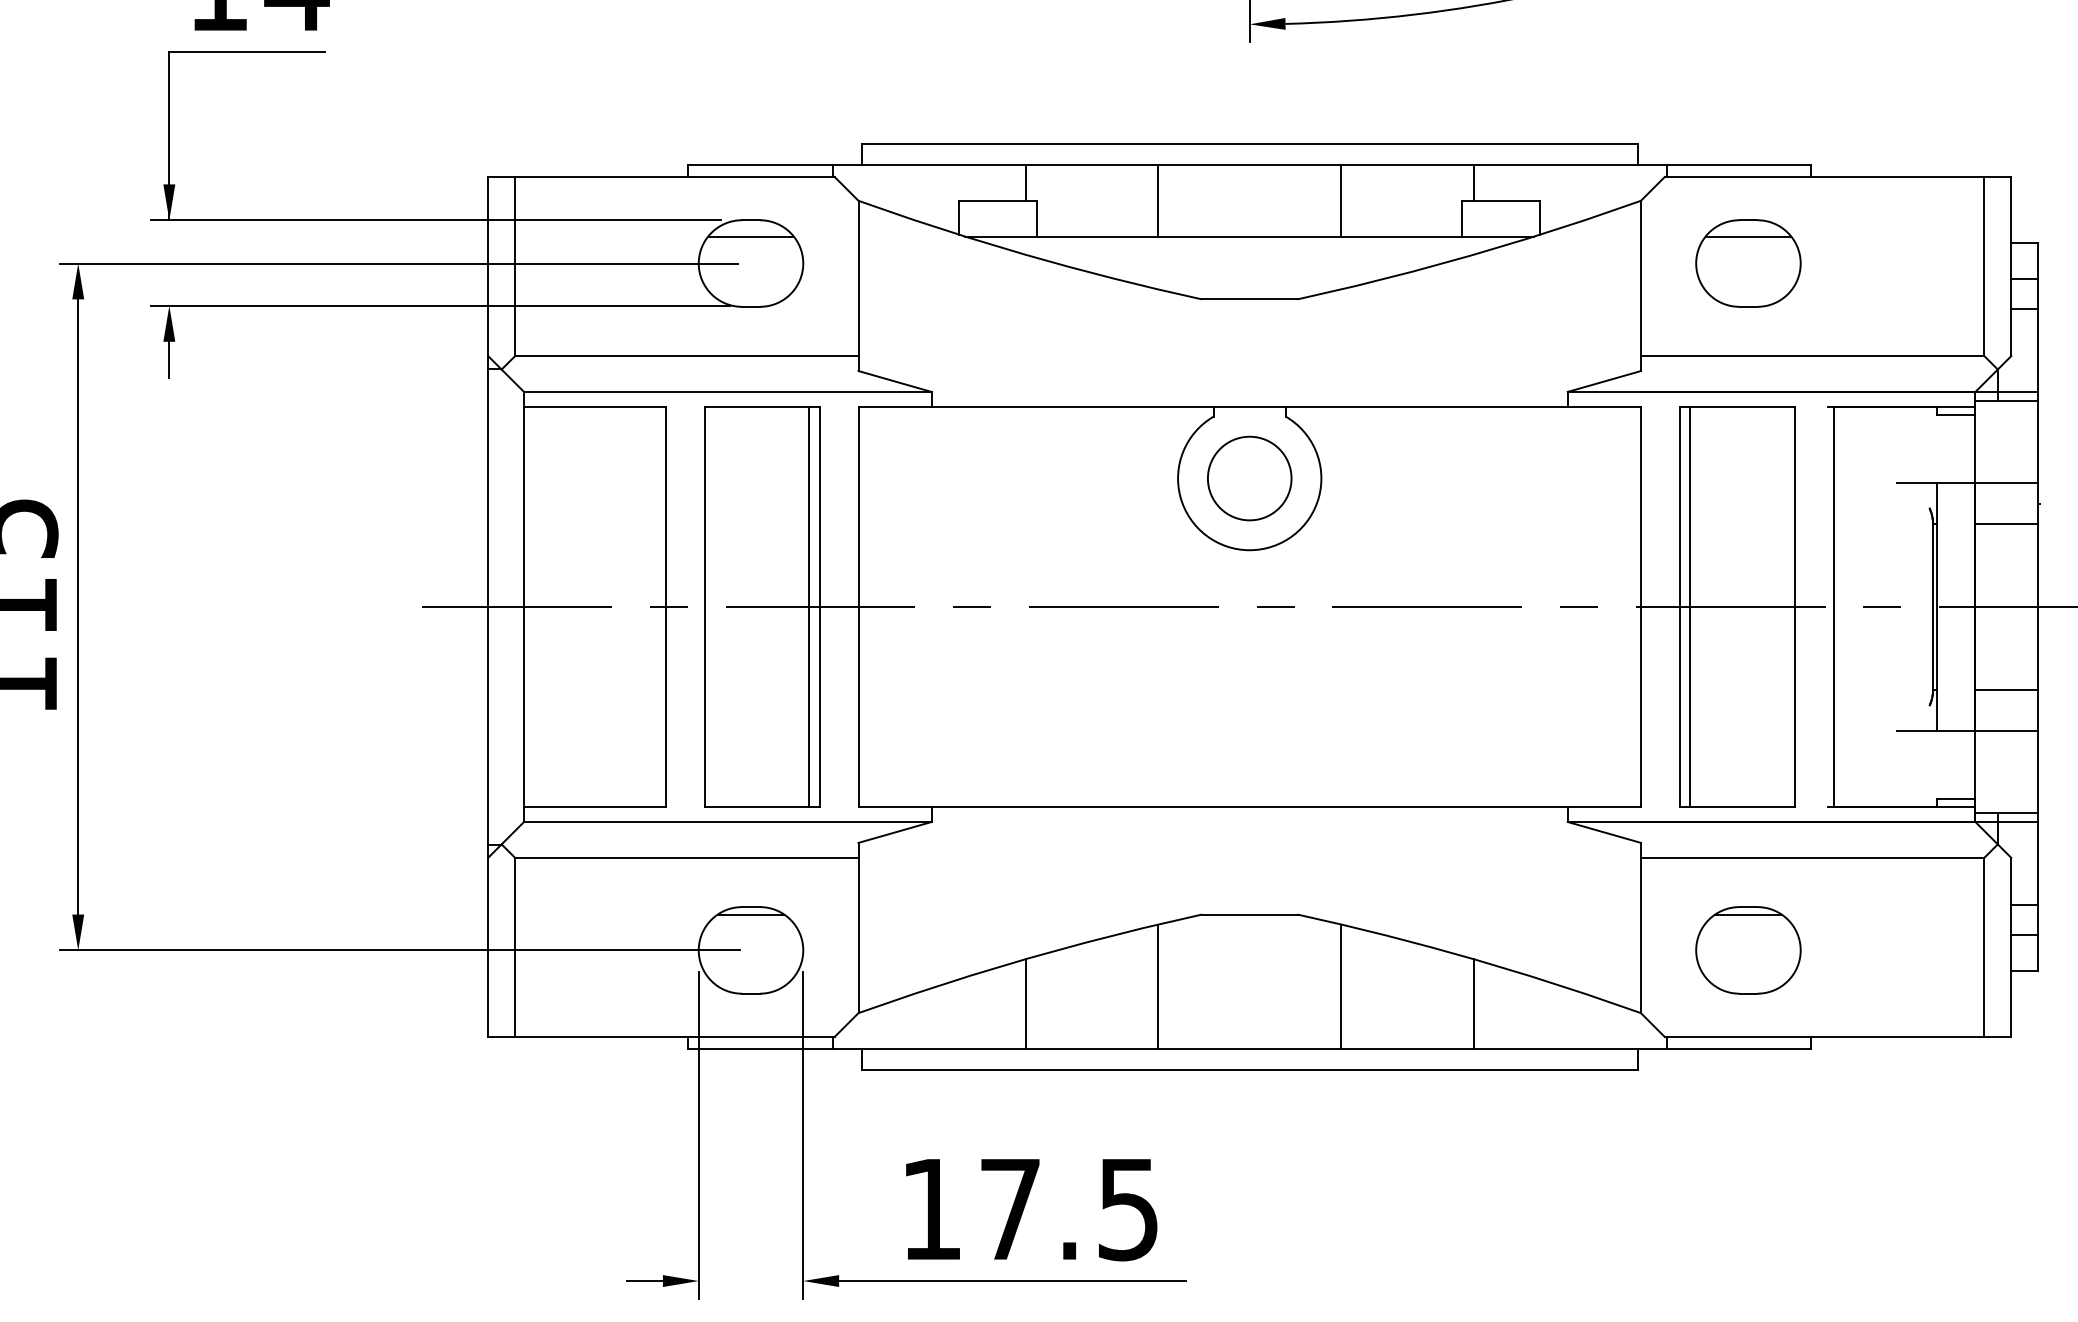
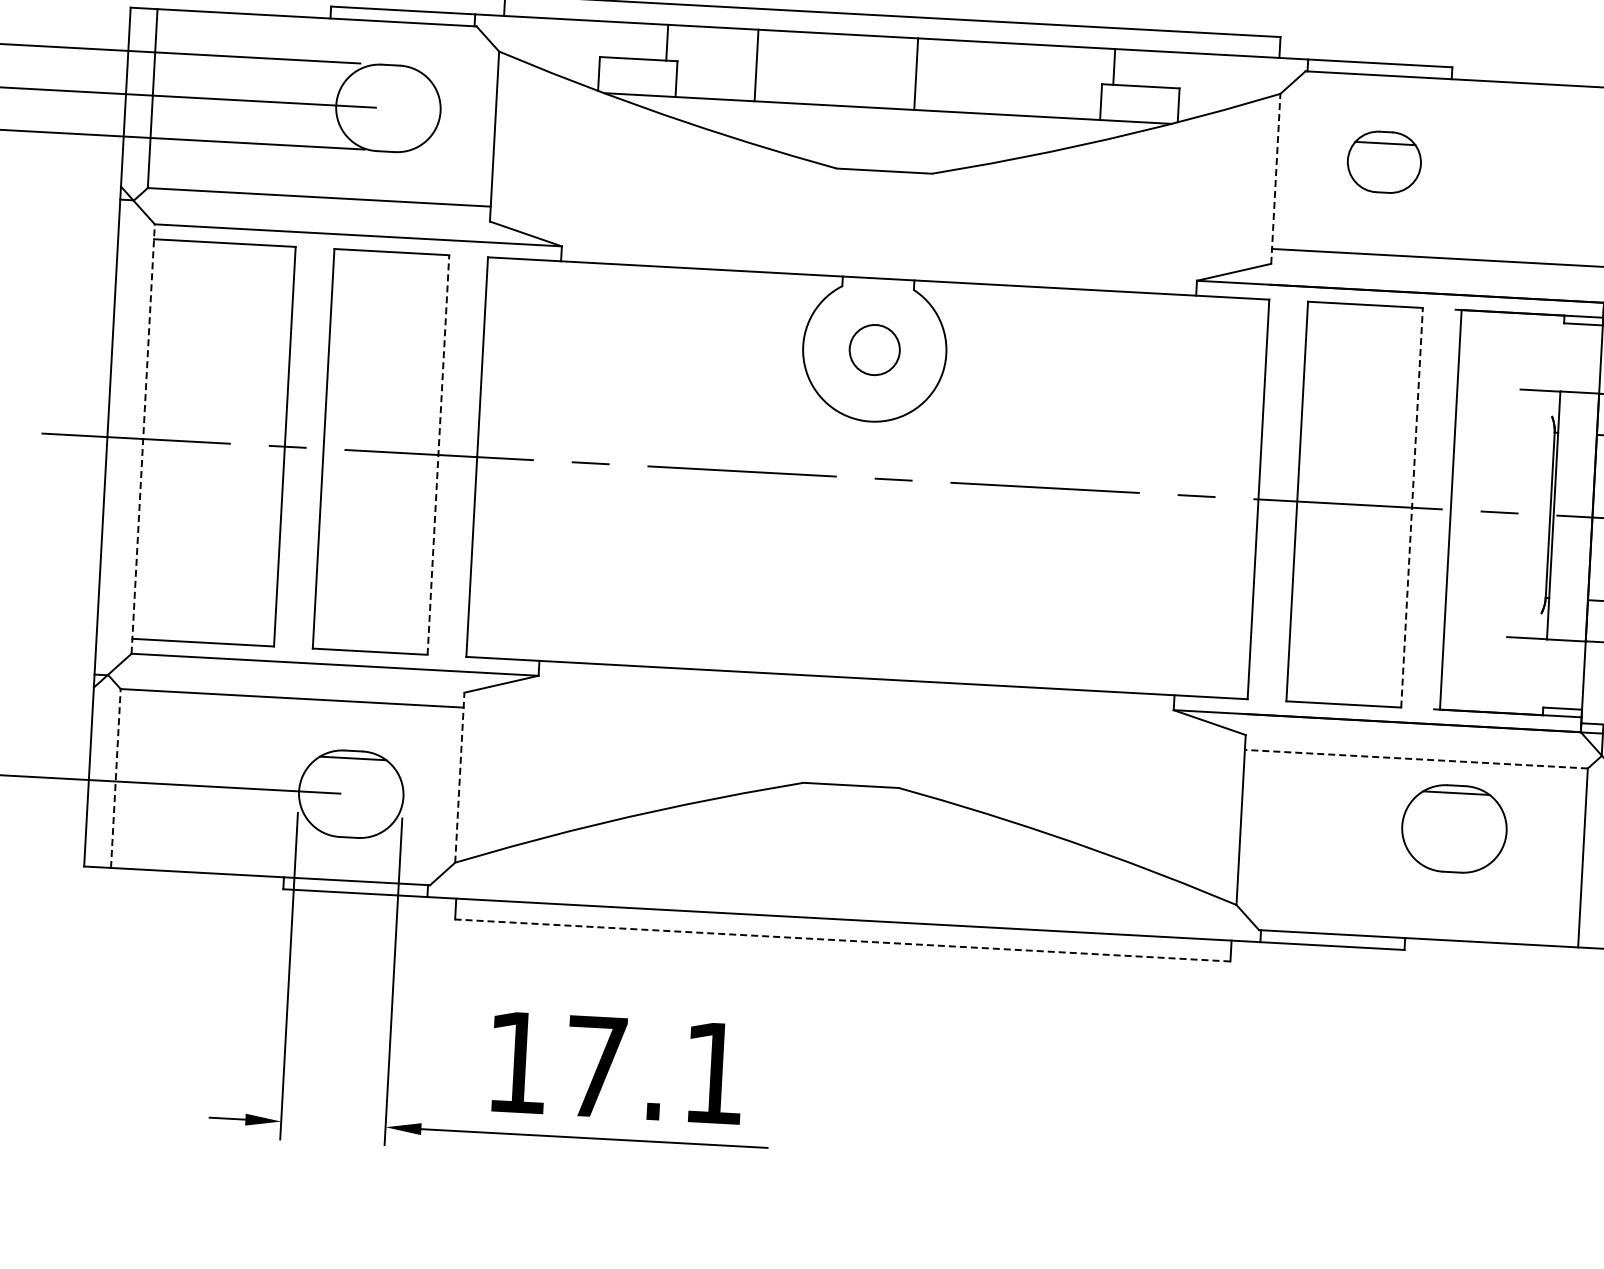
line: (1158, 200) -> (756, 65), moved
line: (1341, 200) -> (916, 73), moved
line: (750, 236) -> (389, 81), removed
part: (1748, 263) -> (1384, 162), size x0.7
line: (1640, 285) -> (1275, 178), solid -> dashed
circle: (1249, 478) -> (874, 349), size x0.6
line: (524, 606) -> (143, 438), solid -> dashed
line: (809, 606) -> (428, 454), removed
line: (819, 606) -> (438, 454), solid -> dashed
line: (1690, 606) -> (1307, 501), removed
line: (1794, 606) -> (1411, 507), solid -> dashed
line: (1812, 857) -> (1416, 758), solid -> dashed
line: (858, 927) -> (459, 777), solid -> dashed
line: (515, 947) -> (116, 778), solid -> dashed
part: (1748, 950) -> (1454, 829), moved
line: (1158, 986) -> (756, 852), removed
line: (1341, 986) -> (938, 862), removed
line: (1025, 1003) -> (622, 862), removed
line: (1473, 1003) -> (1069, 886), removed
line: (1249, 1069) -> (842, 940), solid -> dashed
text: (1128, 1210) -> (714, 1074), 17.5 -> 17.1

